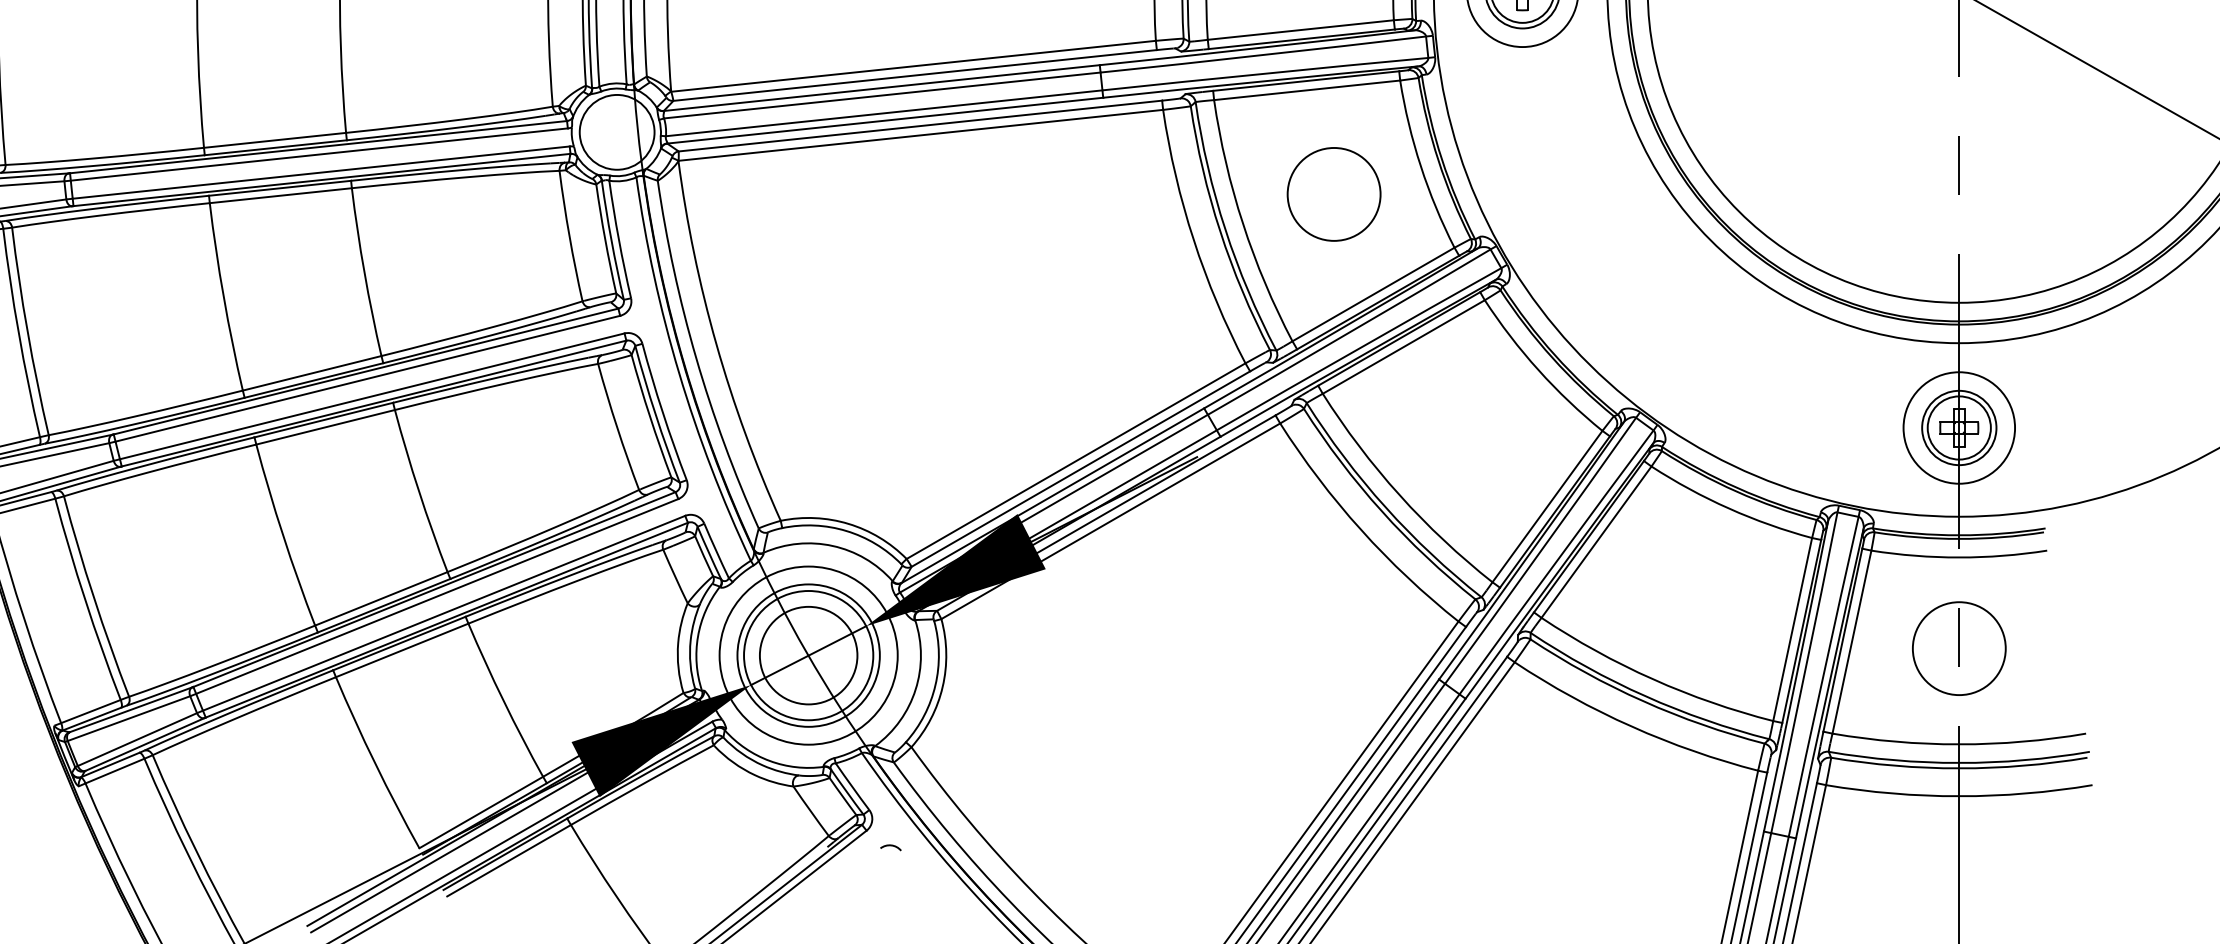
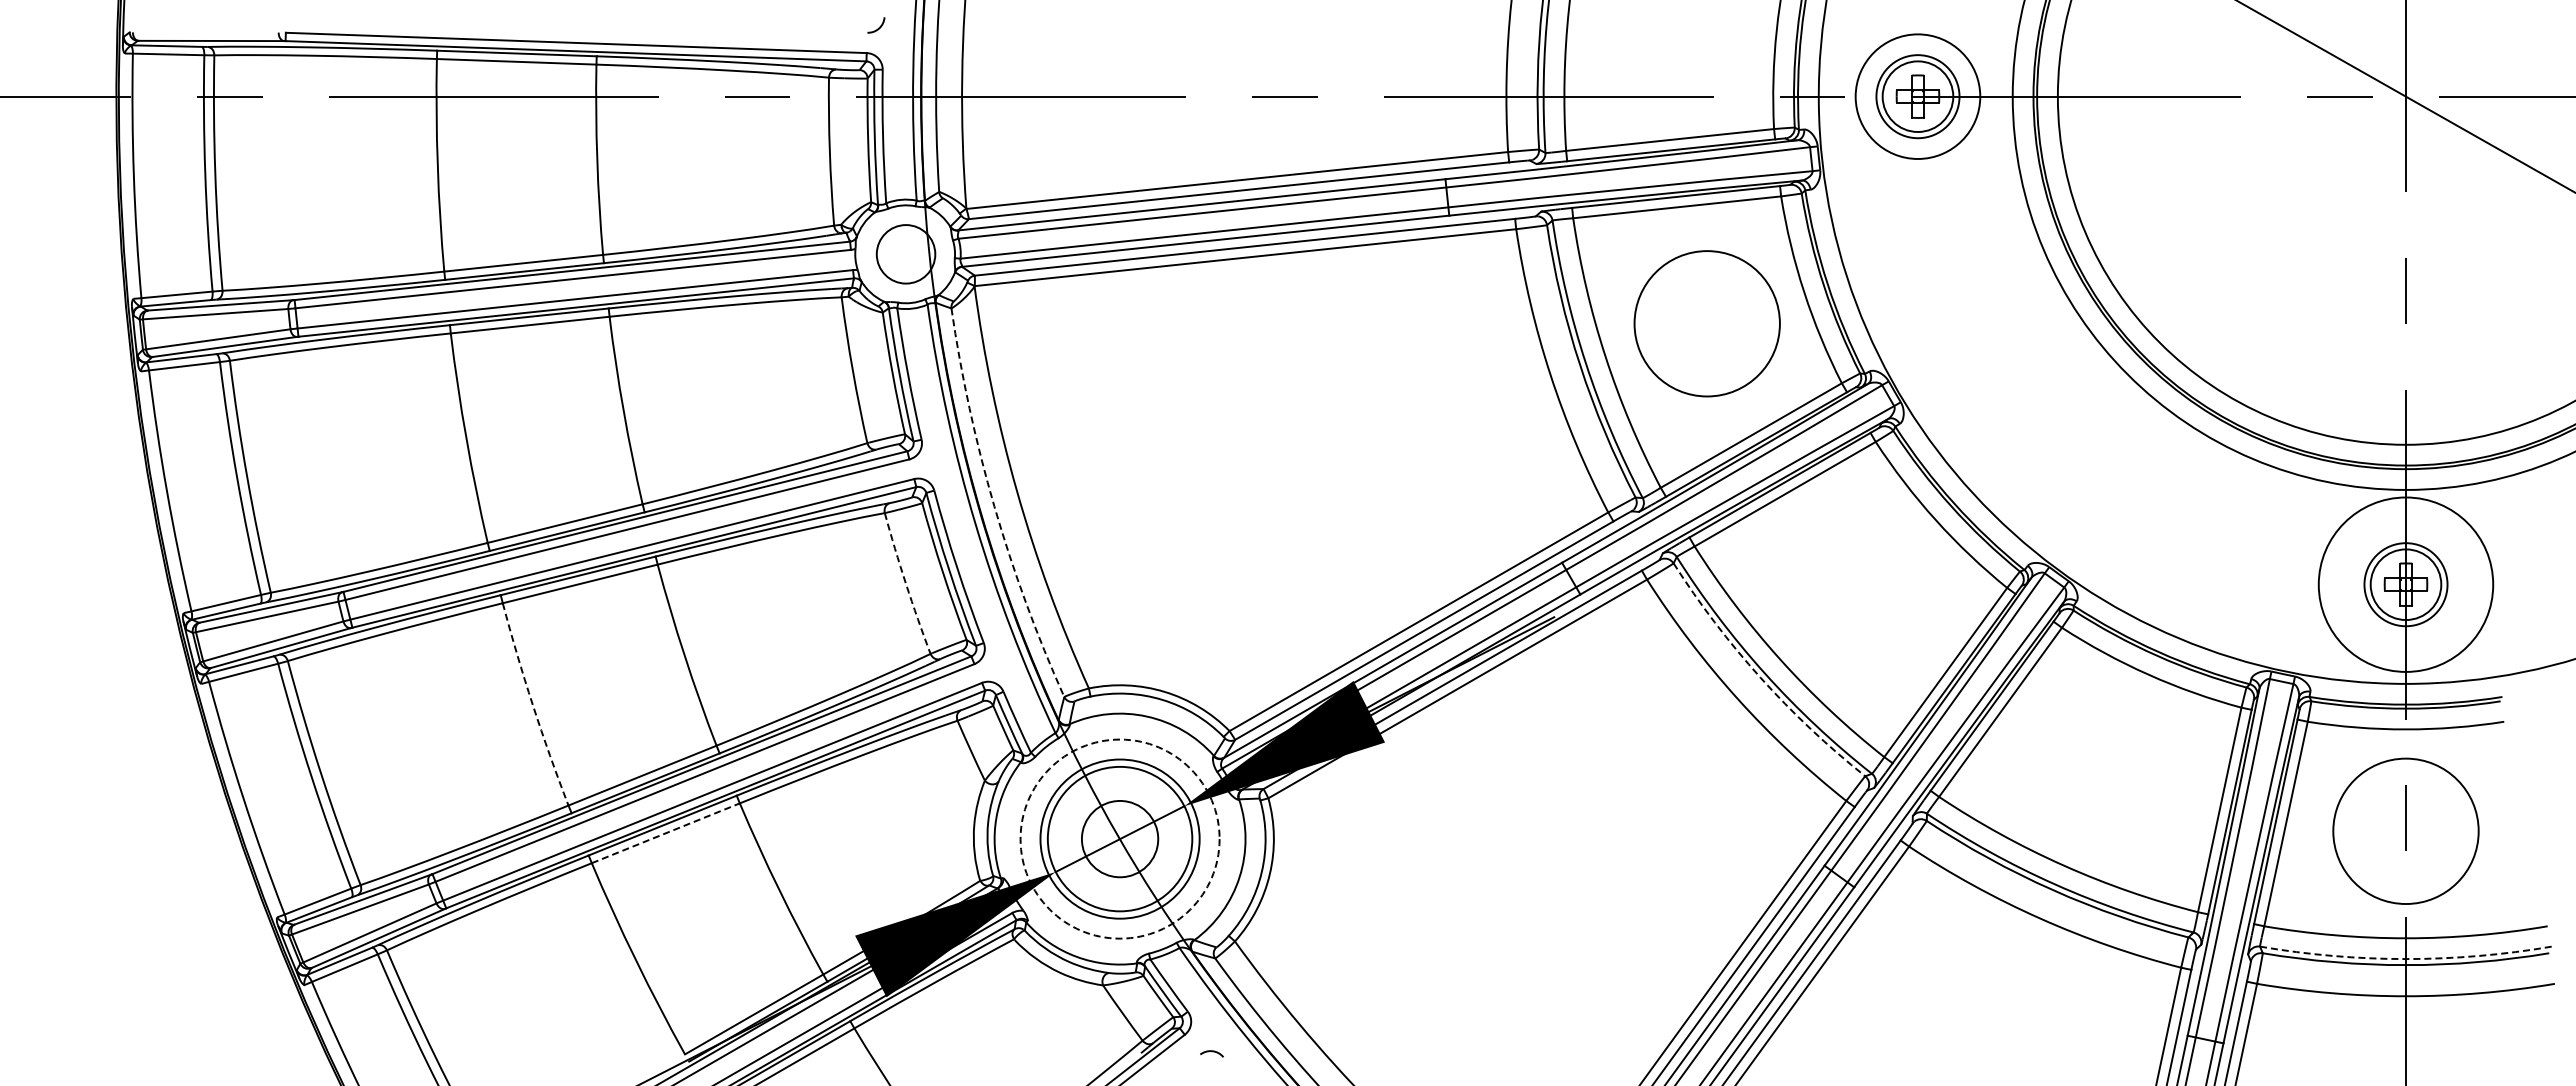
circle: (616, 132) -> (905, 254), size x0.7
circle: (1334, 194) -> (1707, 323), size x1.4
arc: (696, 358) -> (994, 506), solid -> dashed
arc: (617, 427) -> (906, 584), solid -> dashed
circle: (1958, 427) -> (2405, 584), size x1.4
arc: (1381, 511) -> (1760, 677), solid -> dashed
arc: (282, 536) -> (532, 705), solid -> dashed
circle: (1958, 648) -> (2405, 831), size x1.4
line: (401, 650) -> (665, 833), solid -> dashed
circle: (808, 655) -> (1119, 838), size x0.7
circle: (808, 655) -> (1119, 838), solid -> dashed
arc: (1959, 763) -> (2406, 959), solid -> dashed

